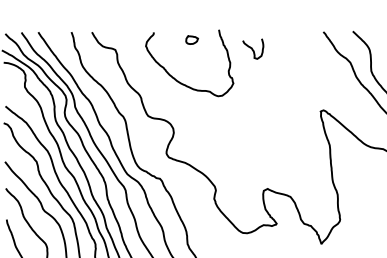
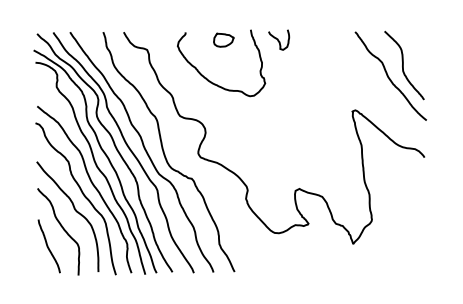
part: (191, 39) -> (223, 39), size x1.67
curve: (252, 48) -> (278, 39), moved

